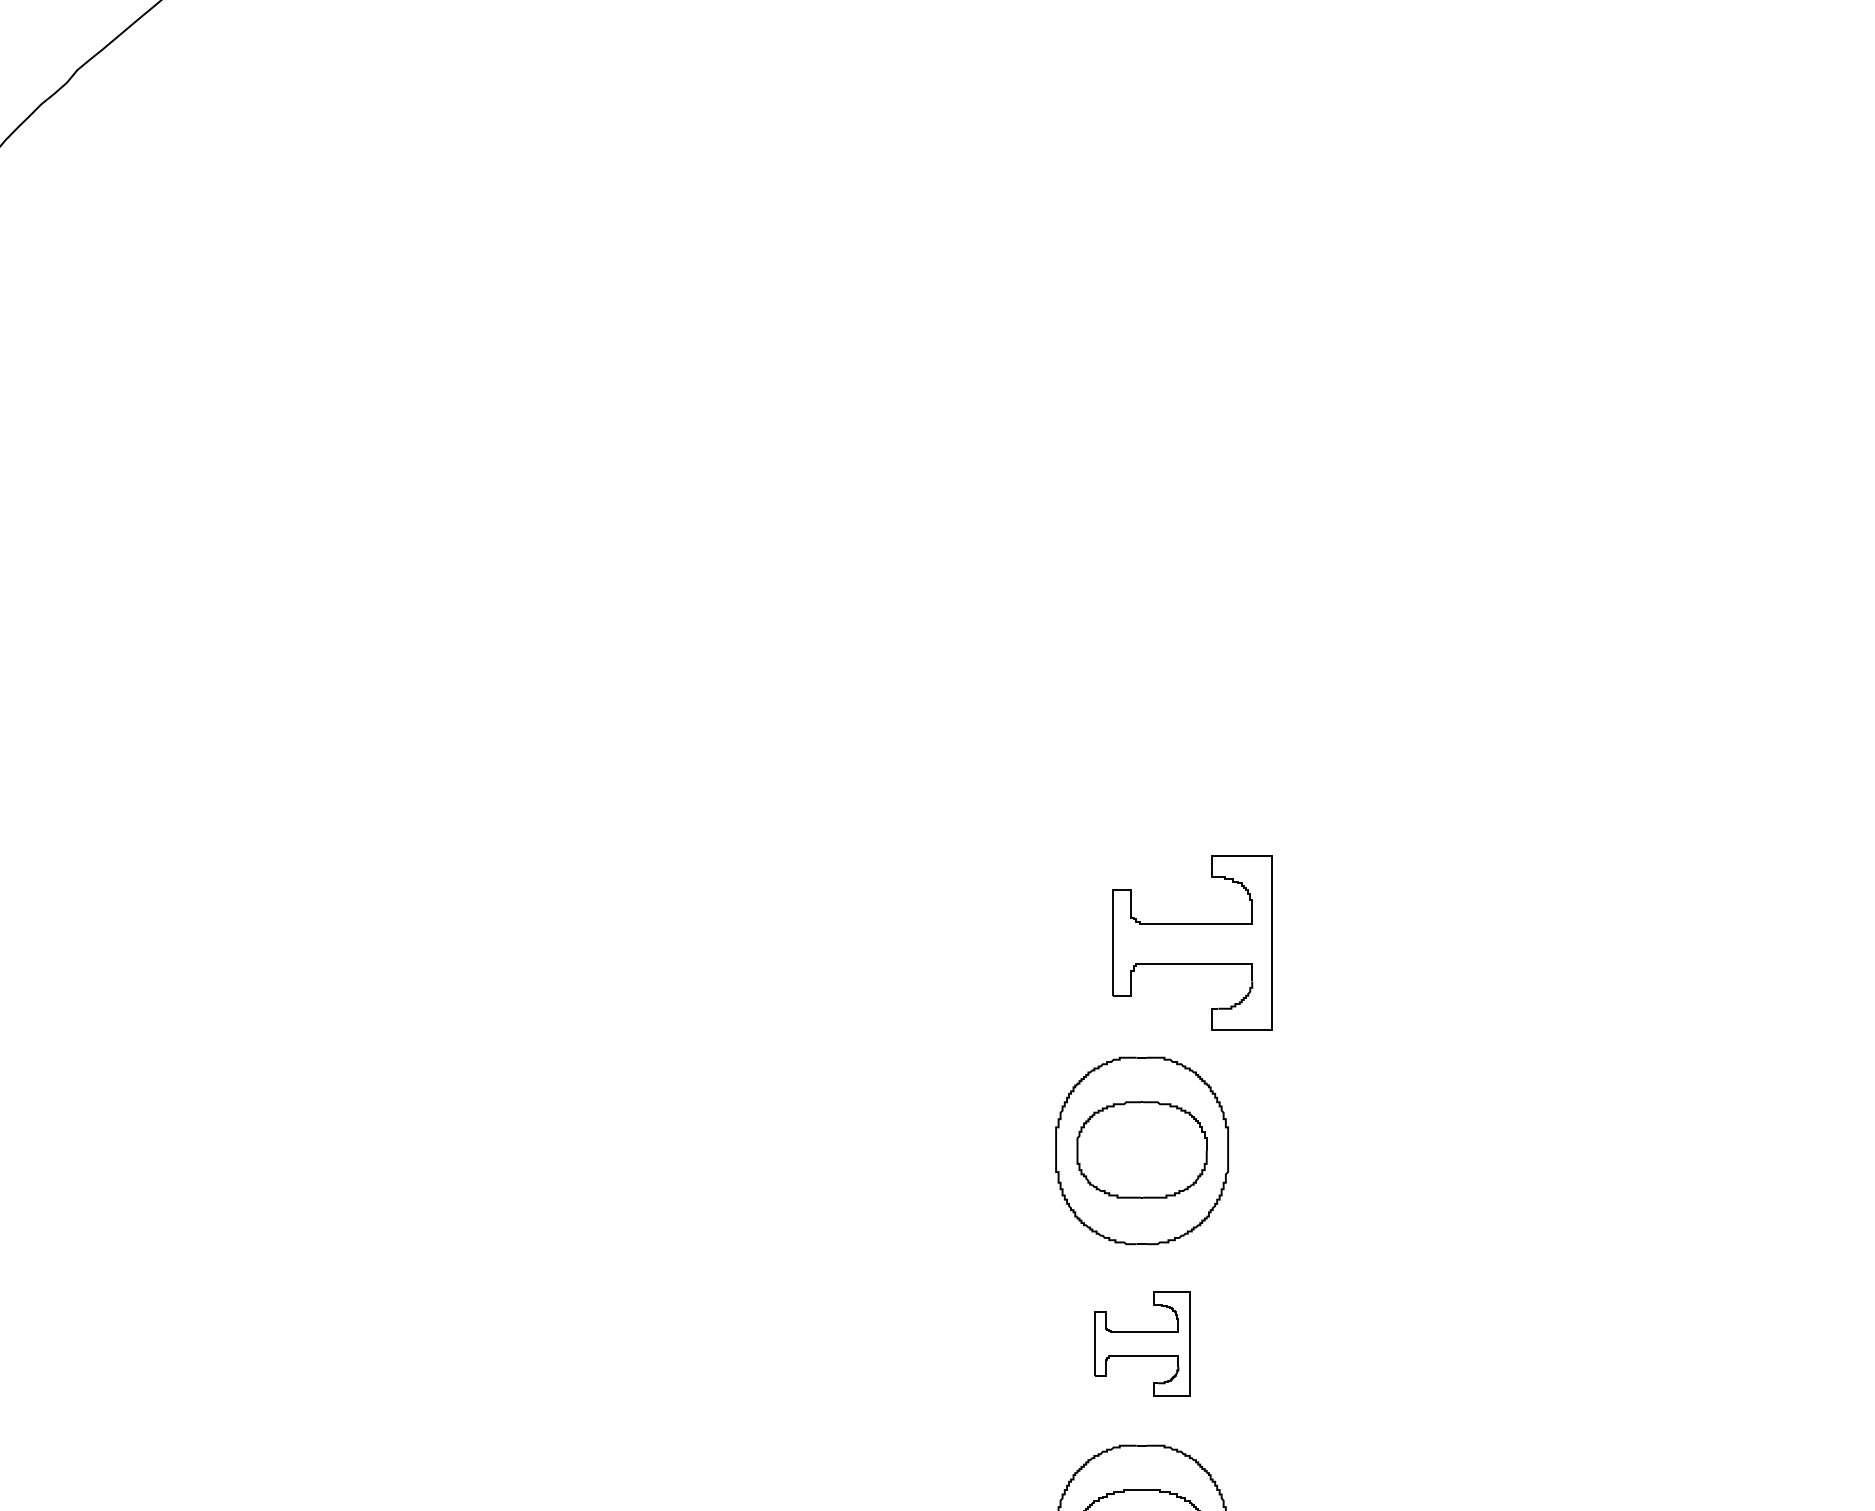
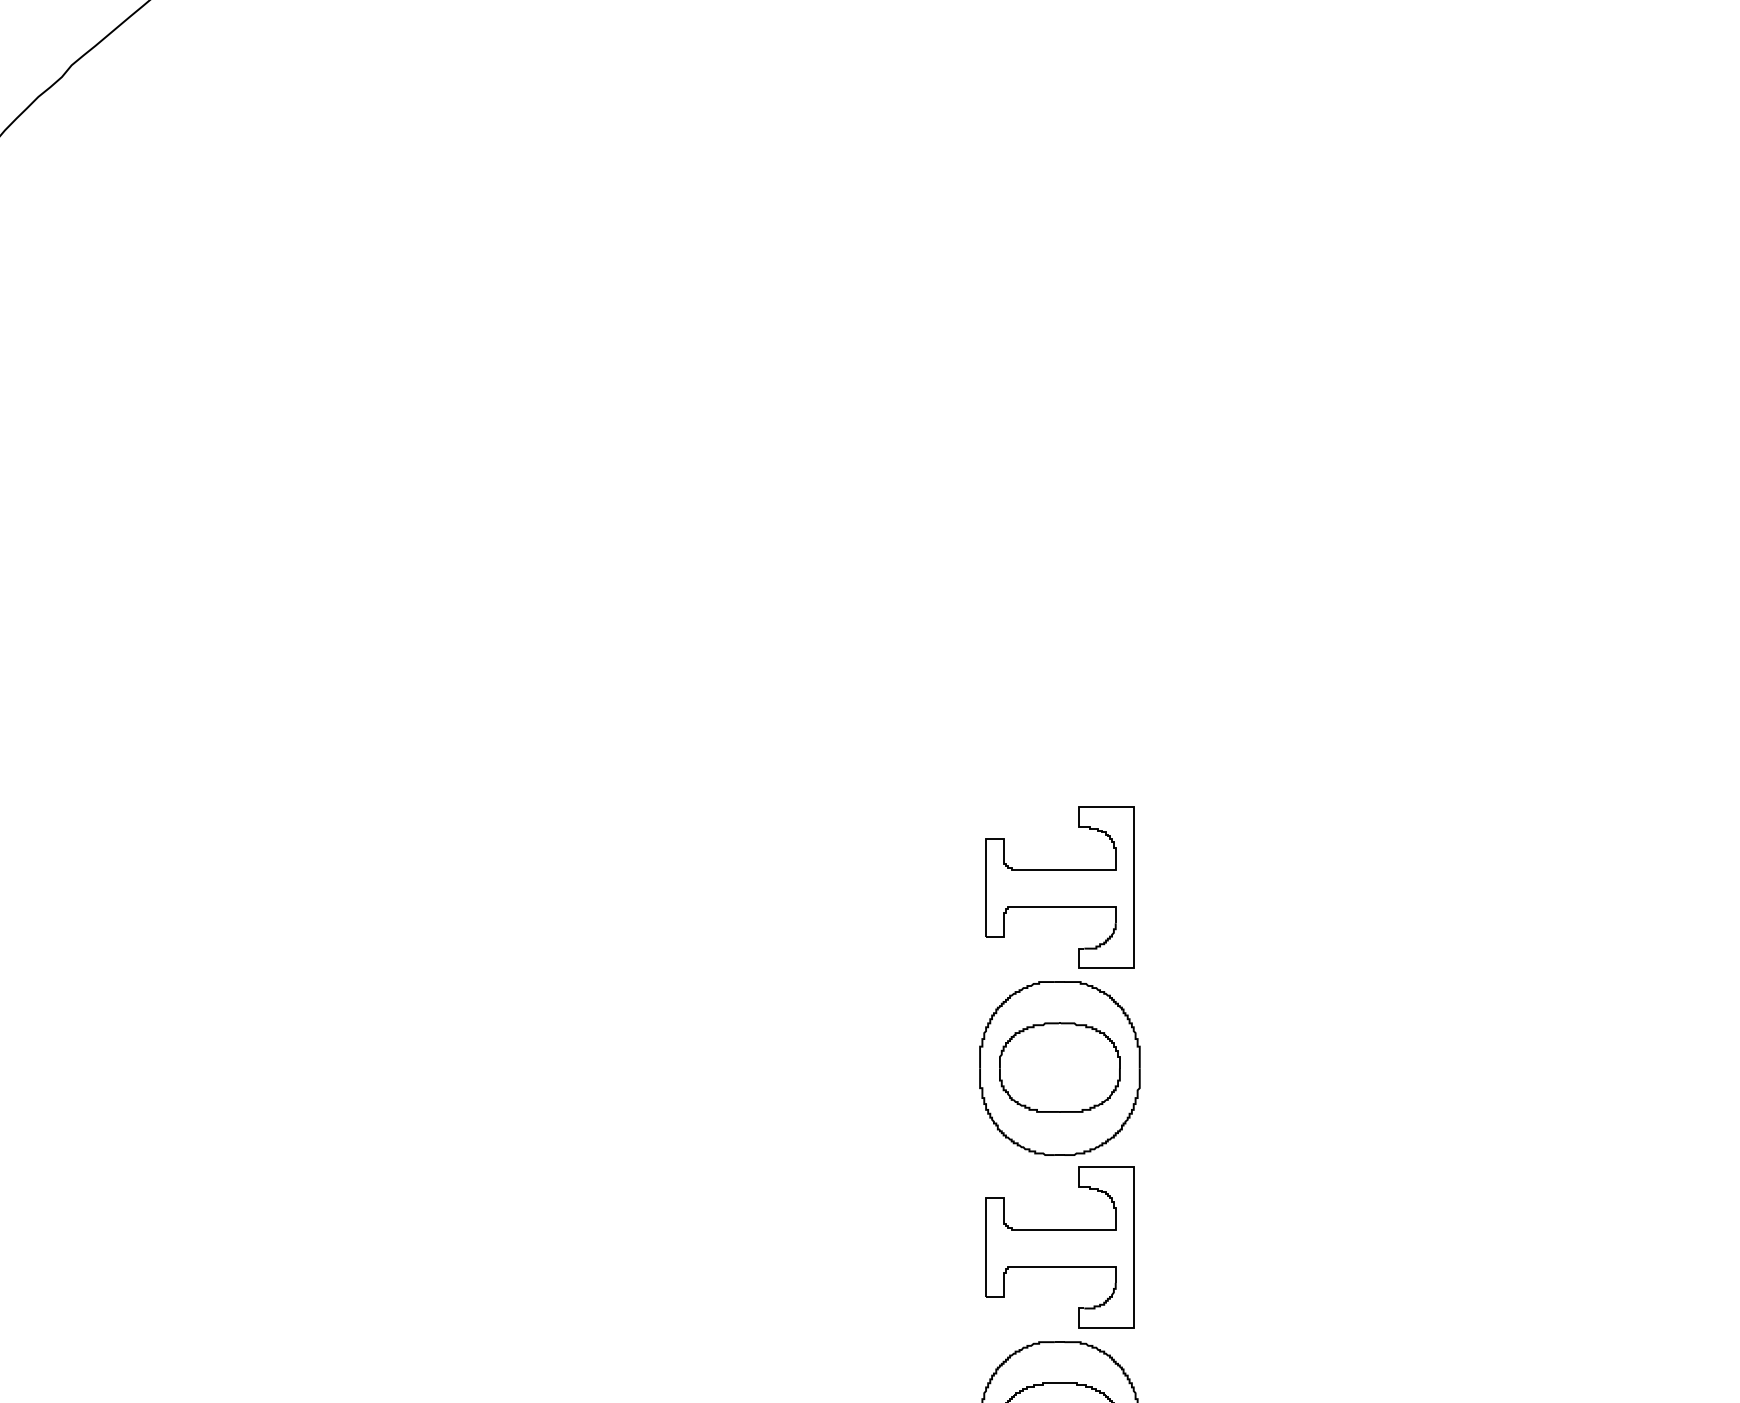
part: (1192, 942) -> (1060, 887), moved
part: (1142, 1343) -> (1060, 1247), size x1.67

